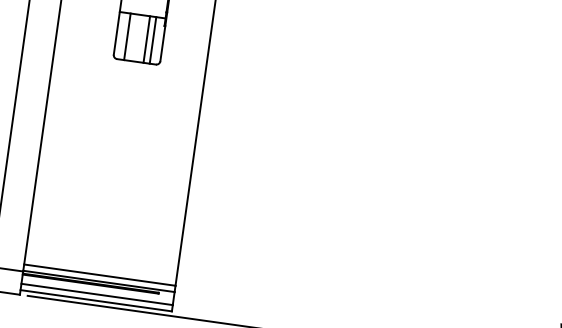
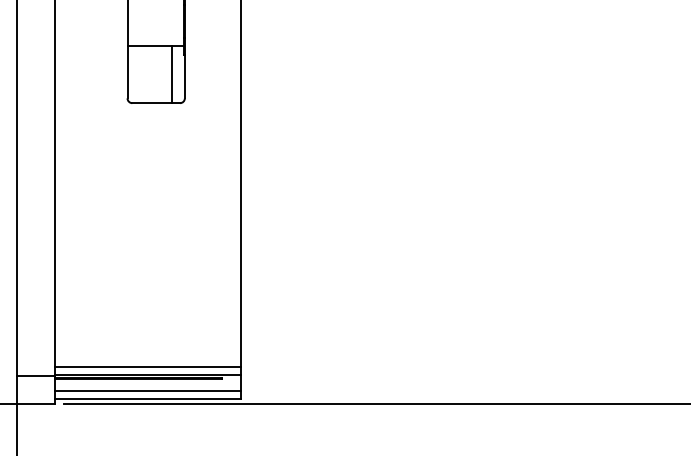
line: (127, 36) -> (140, 74), removed
line: (146, 39) -> (164, 74), removed

